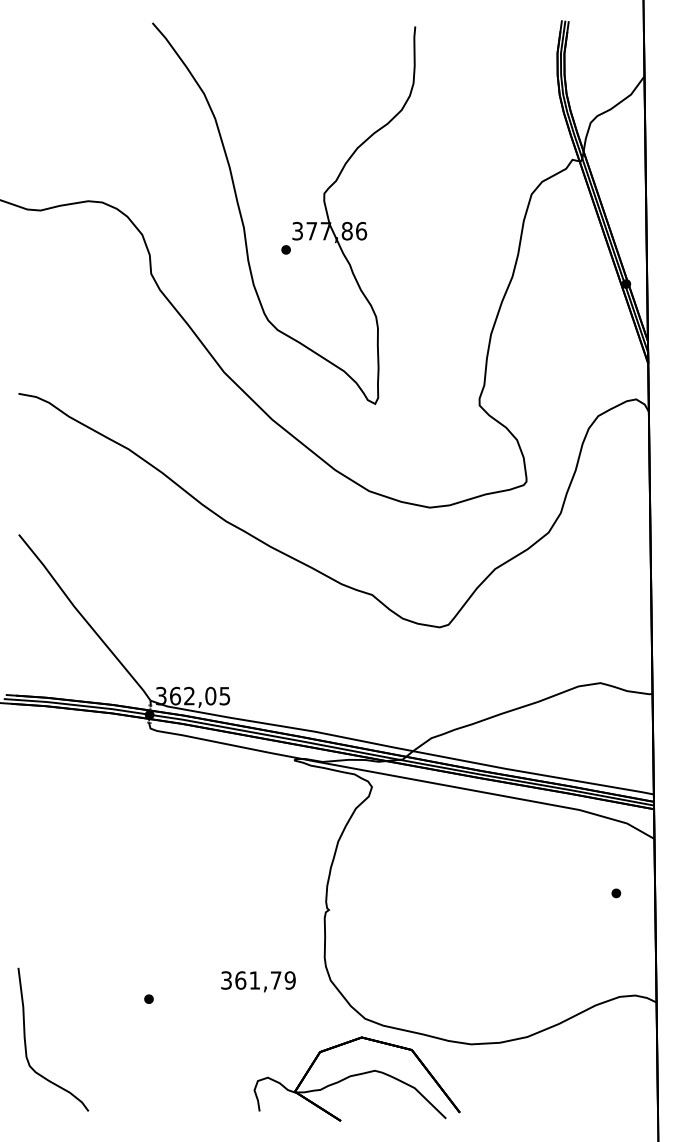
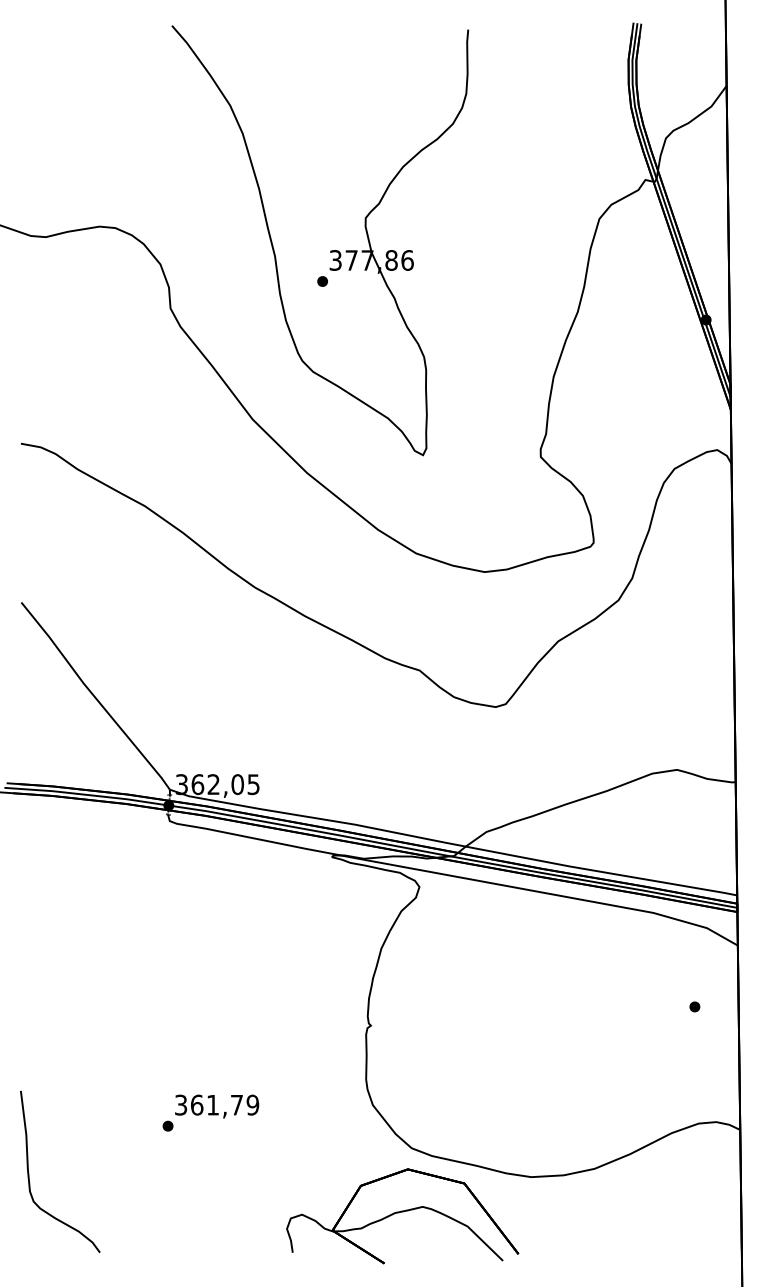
text: (258, 981) -> (217, 1106), moved

